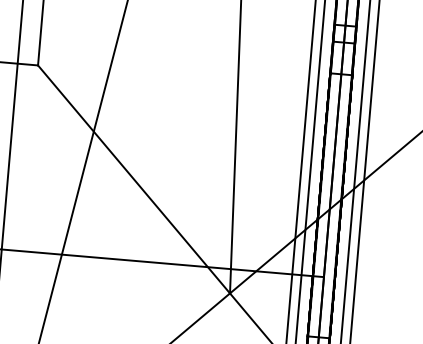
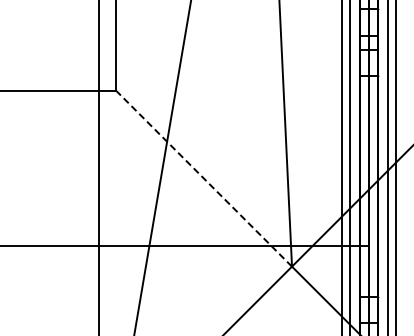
line: (133, 179) -> (203, 178), solid -> dashed

